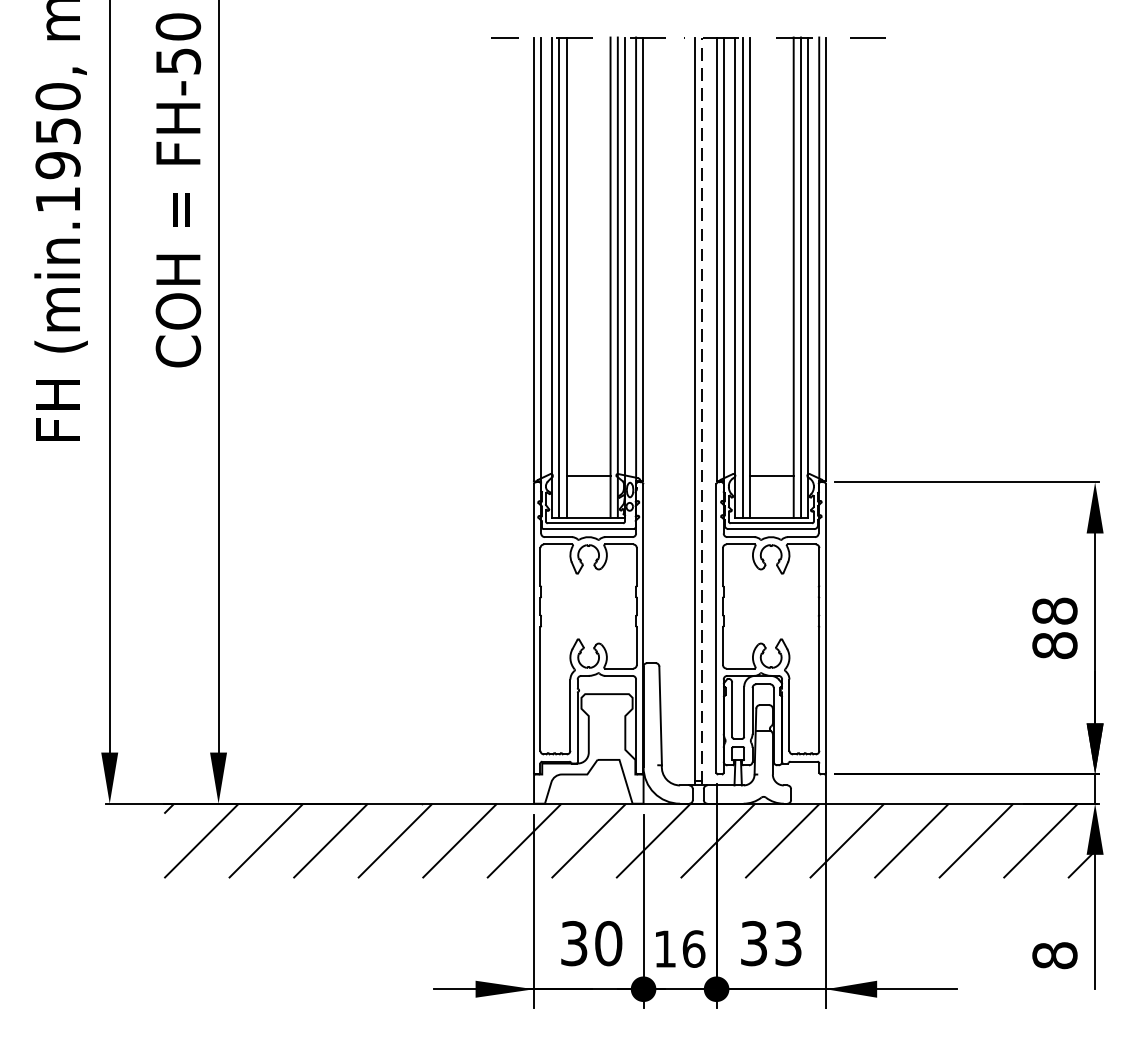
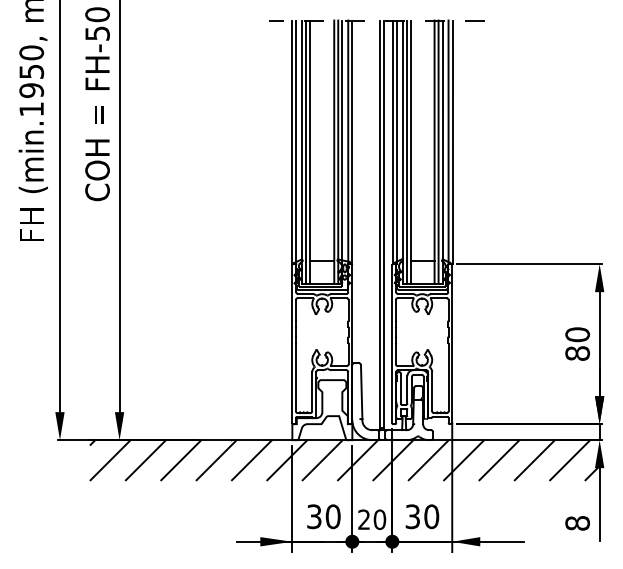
line: (702, 409) -> (384, 224), dashed -> solid
text: (1054, 610) -> (577, 334), 88 -> 80
text: (788, 943) -> (431, 516), 33 -> 30
text: (680, 948) -> (372, 519), 16 -> 20

